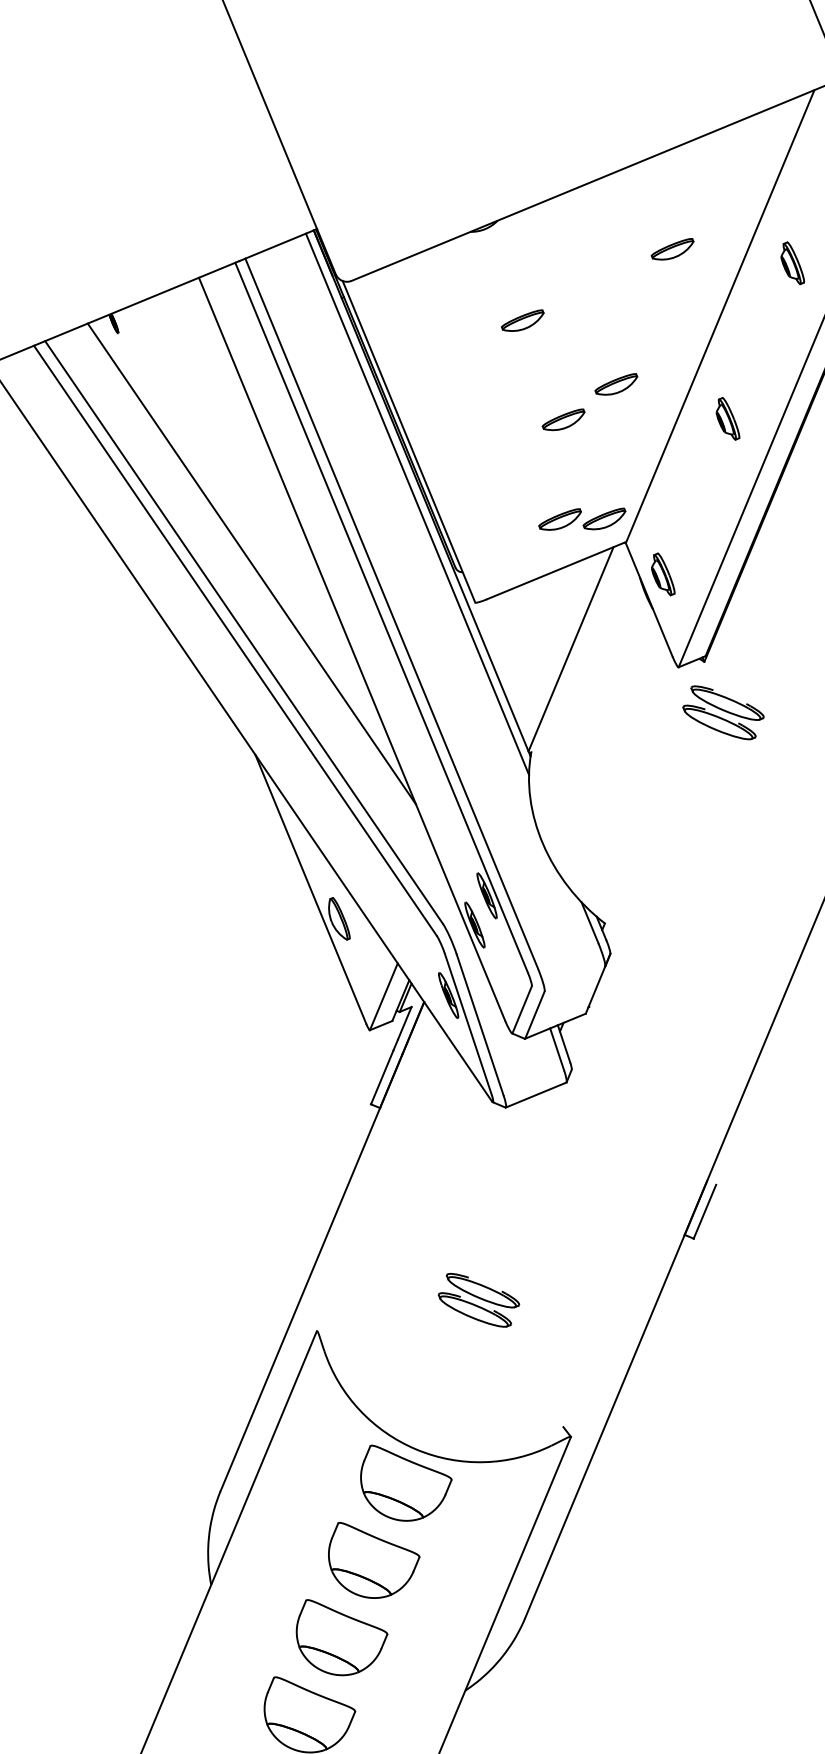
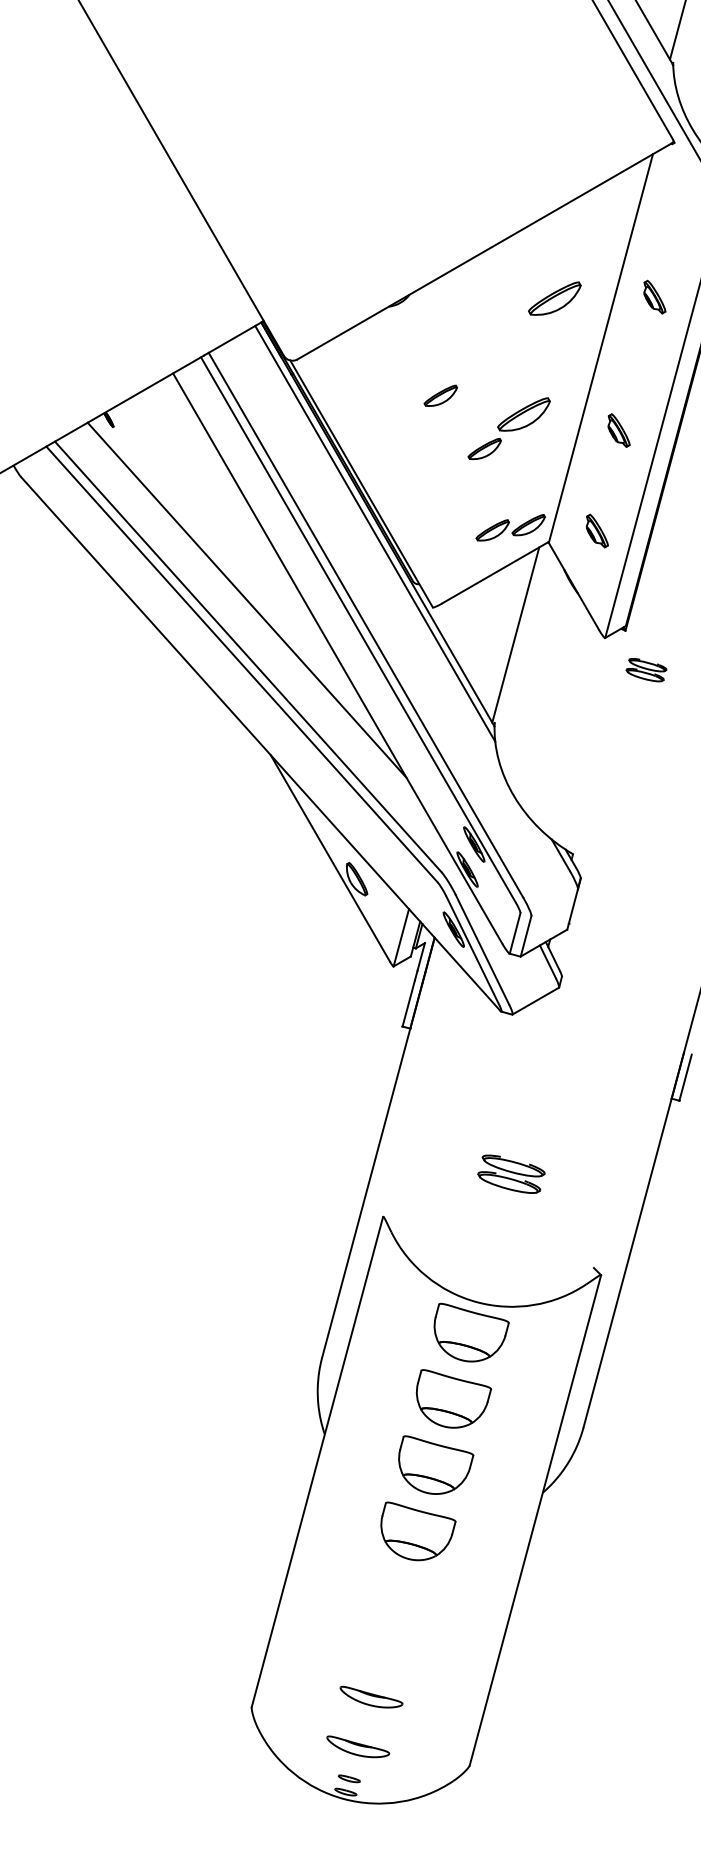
part: (672, 248) -> (554, 298), size x1.6
part: (522, 319) -> (440, 395), moved
part: (615, 383) -> (523, 414), size x1.6
part: (663, 573) -> (596, 530), moved
part: (723, 712) -> (646, 669), size x0.6

